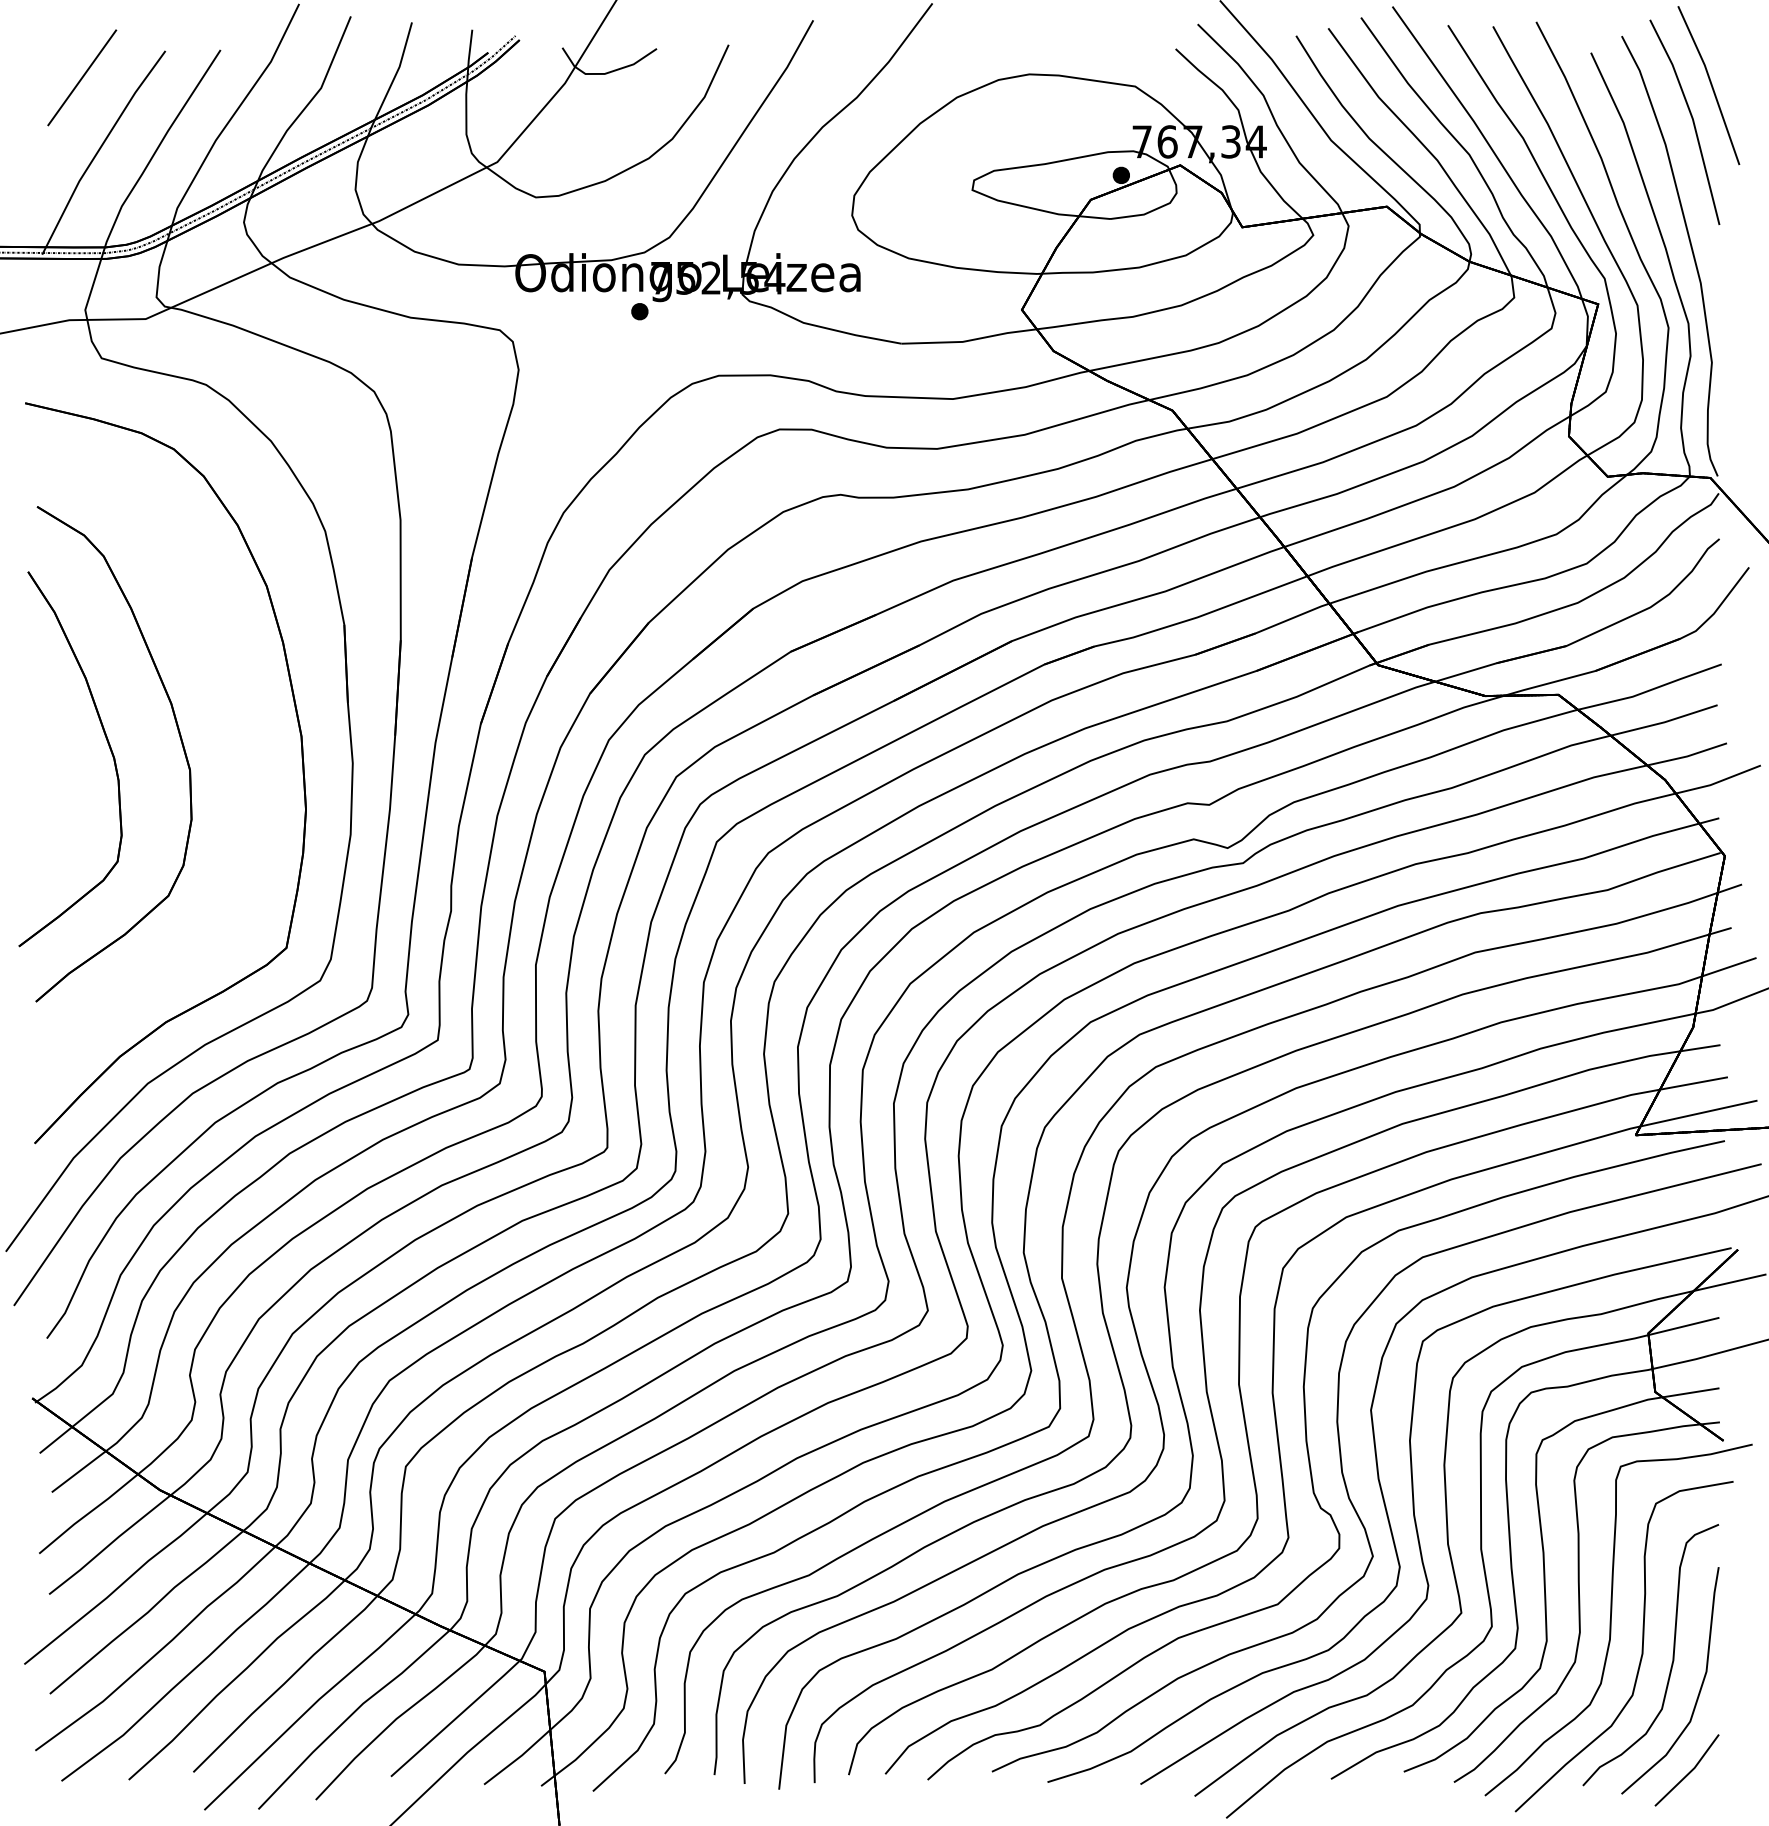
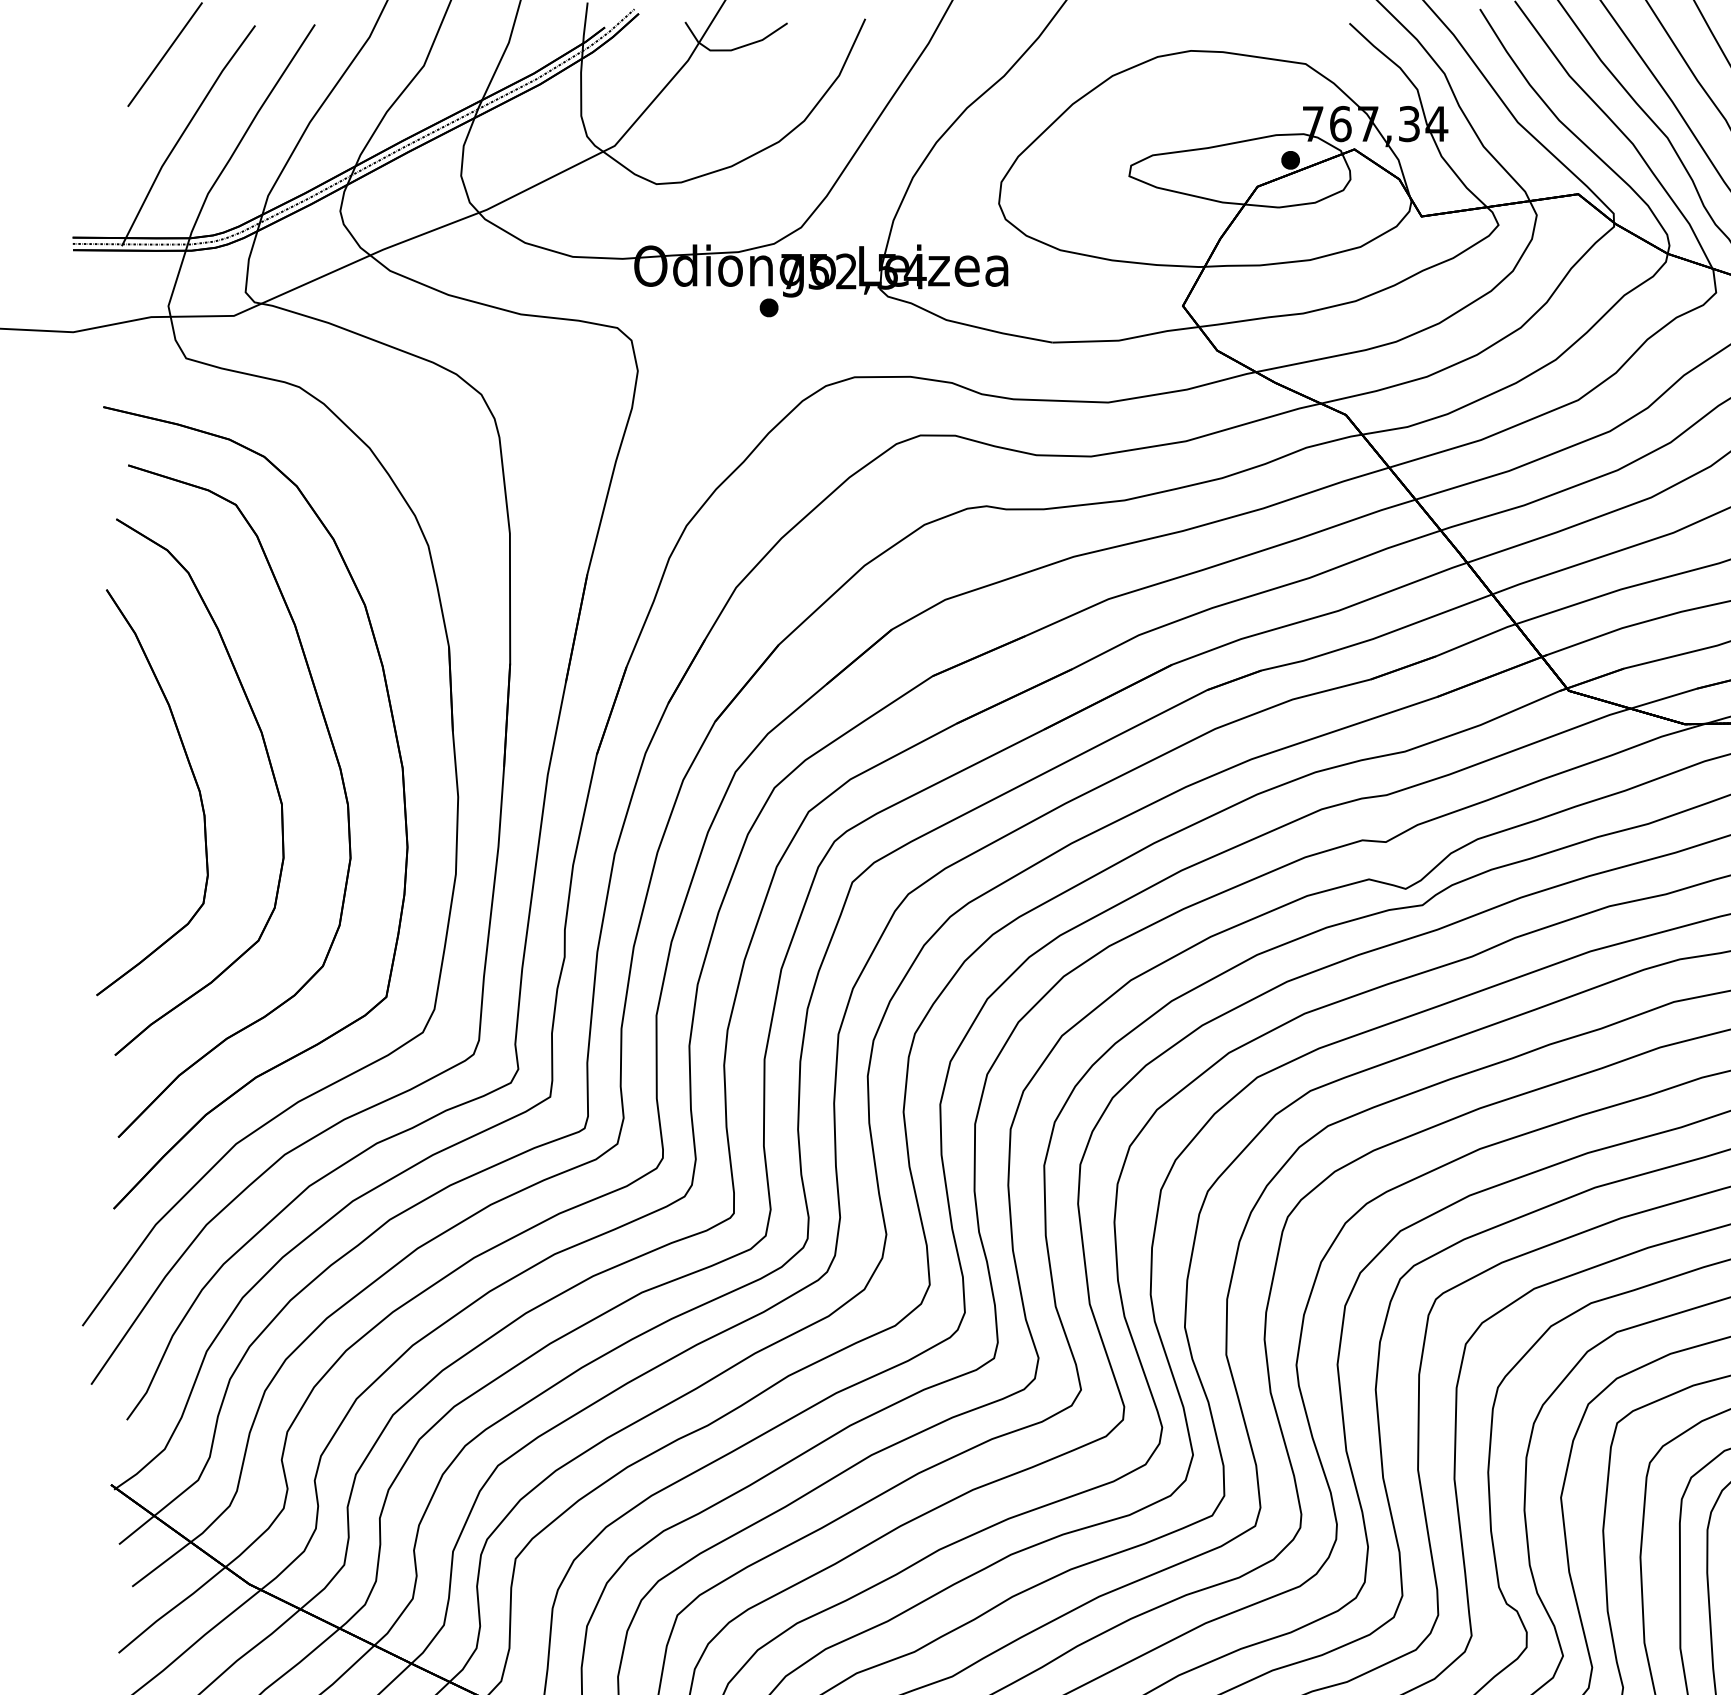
part: (244, 745) -> (340, 777), added

